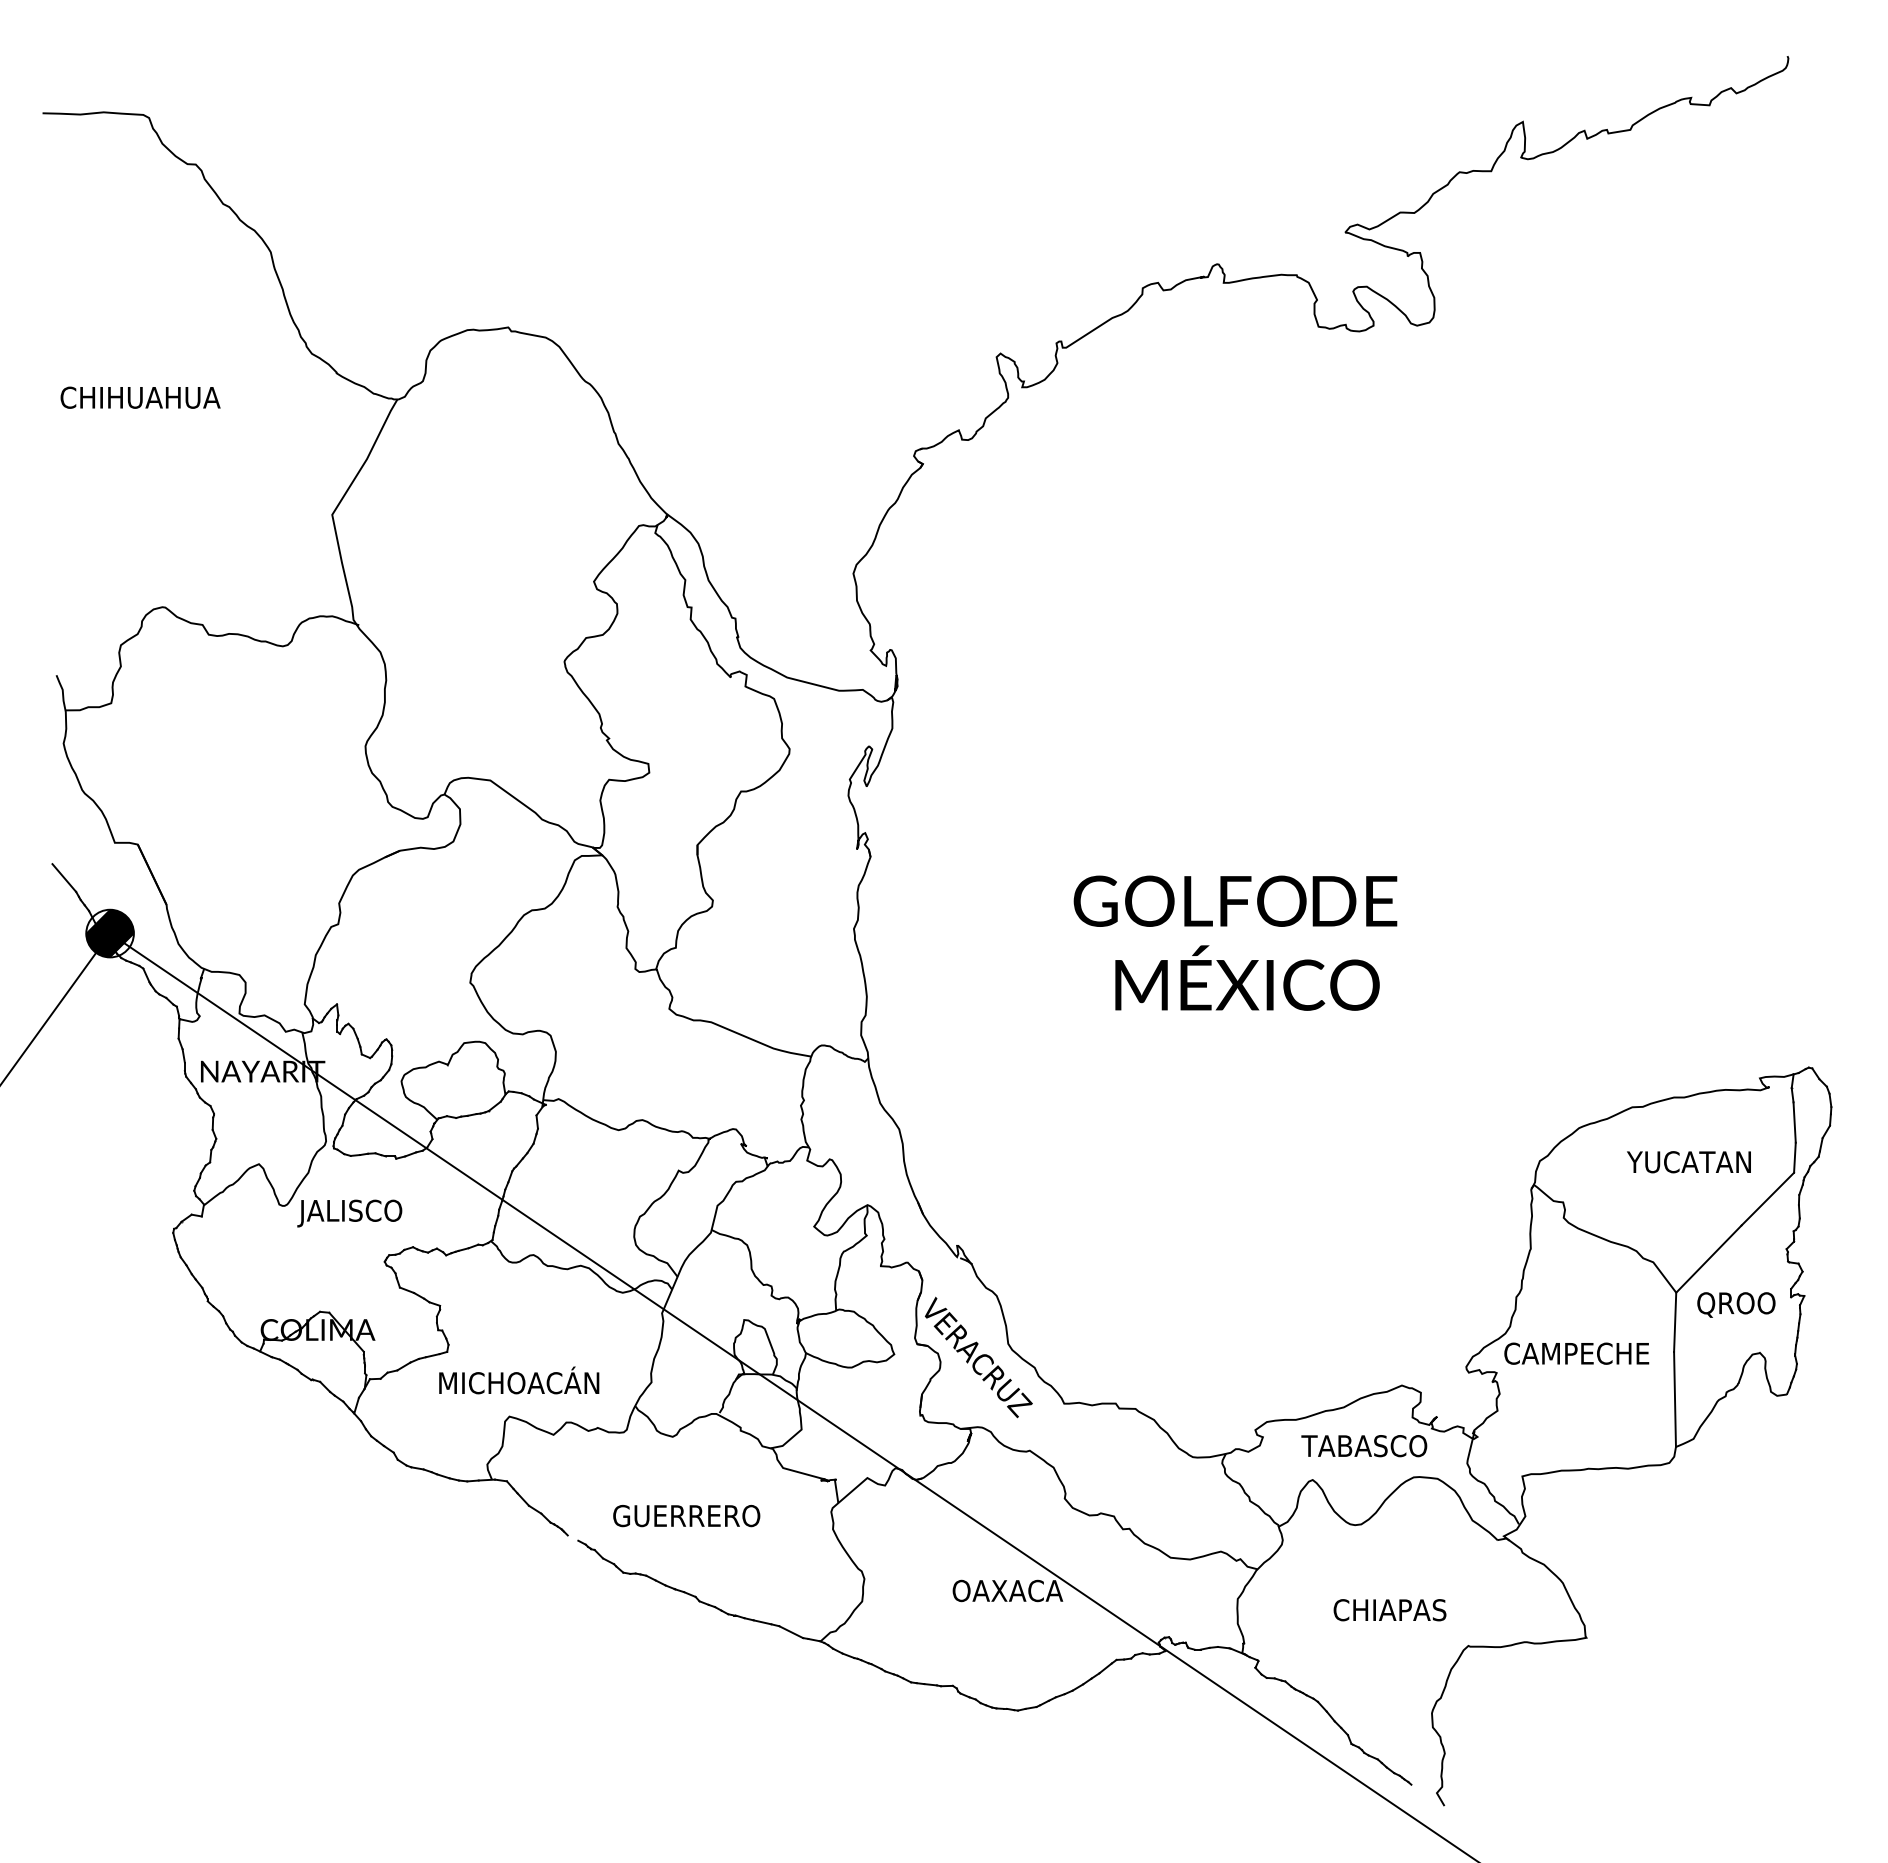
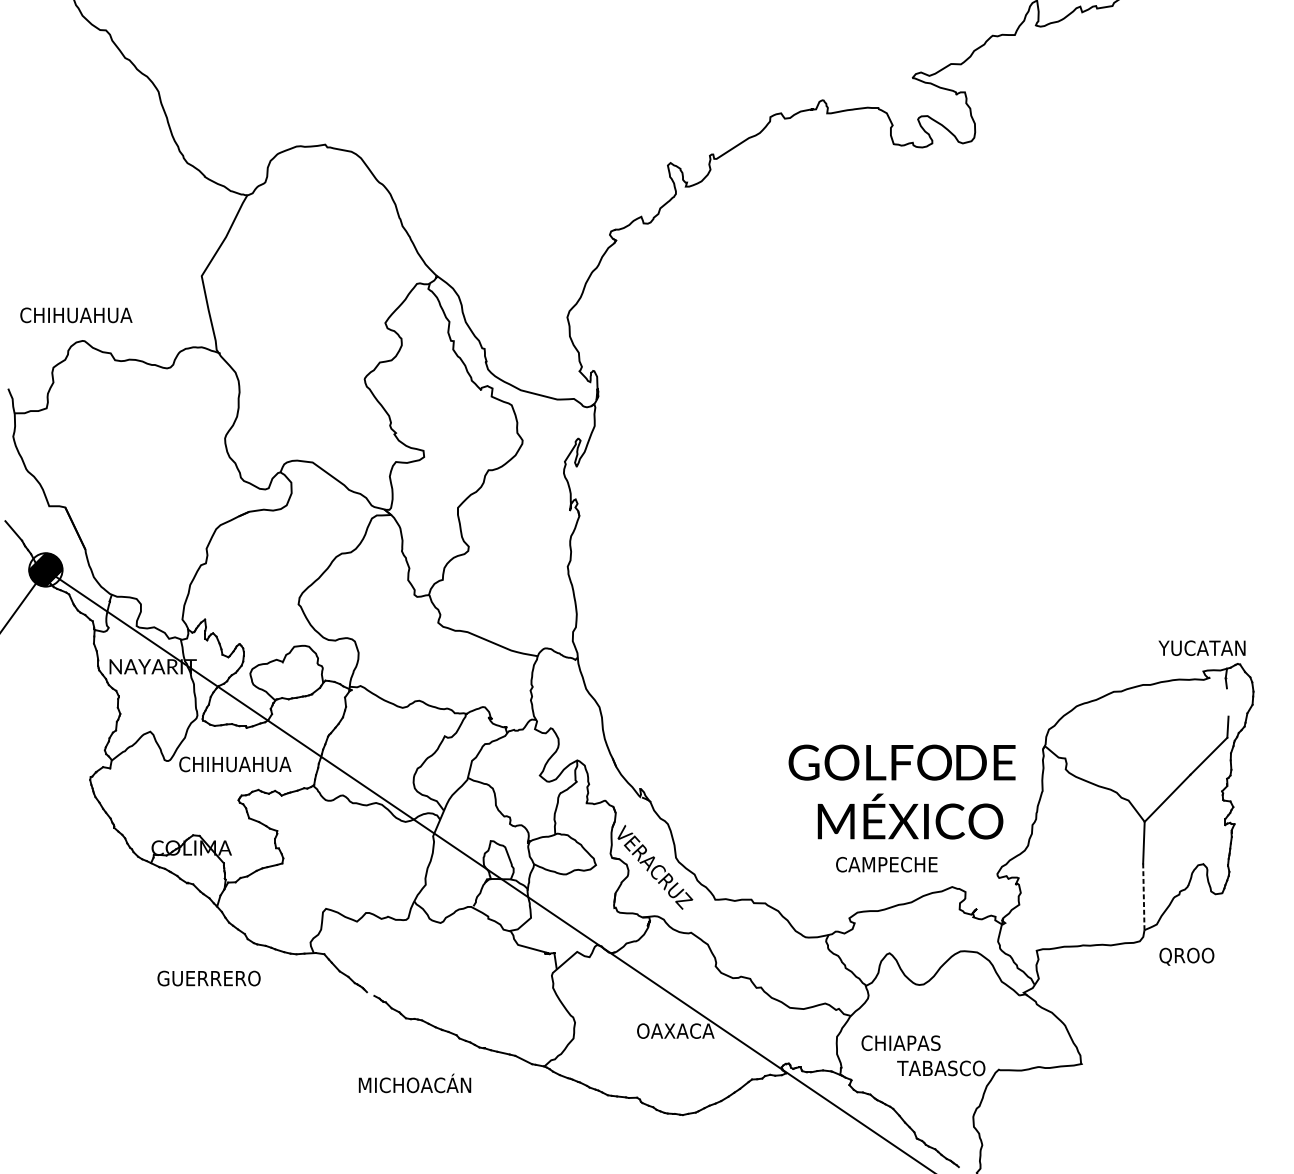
text: (140, 397) -> (76, 315), moved
text: (1235, 942) -> (902, 791), moved
line: (1794, 1122) -> (1227, 702), removed
text: (1688, 1162) -> (1201, 648), moved
text: (378, 1213) -> (234, 766), JALISCO -> CHIHUAHUA
text: (1736, 1304) -> (1186, 956), moved
text: (1576, 1353) -> (886, 864), moved
text: (519, 1380) -> (415, 1083), moved
line: (1675, 1399) -> (1144, 896), solid -> dashed
text: (1364, 1446) -> (941, 1068), moved
text: (686, 1516) -> (208, 978), moved
text: (1389, 1610) -> (900, 1043), moved

